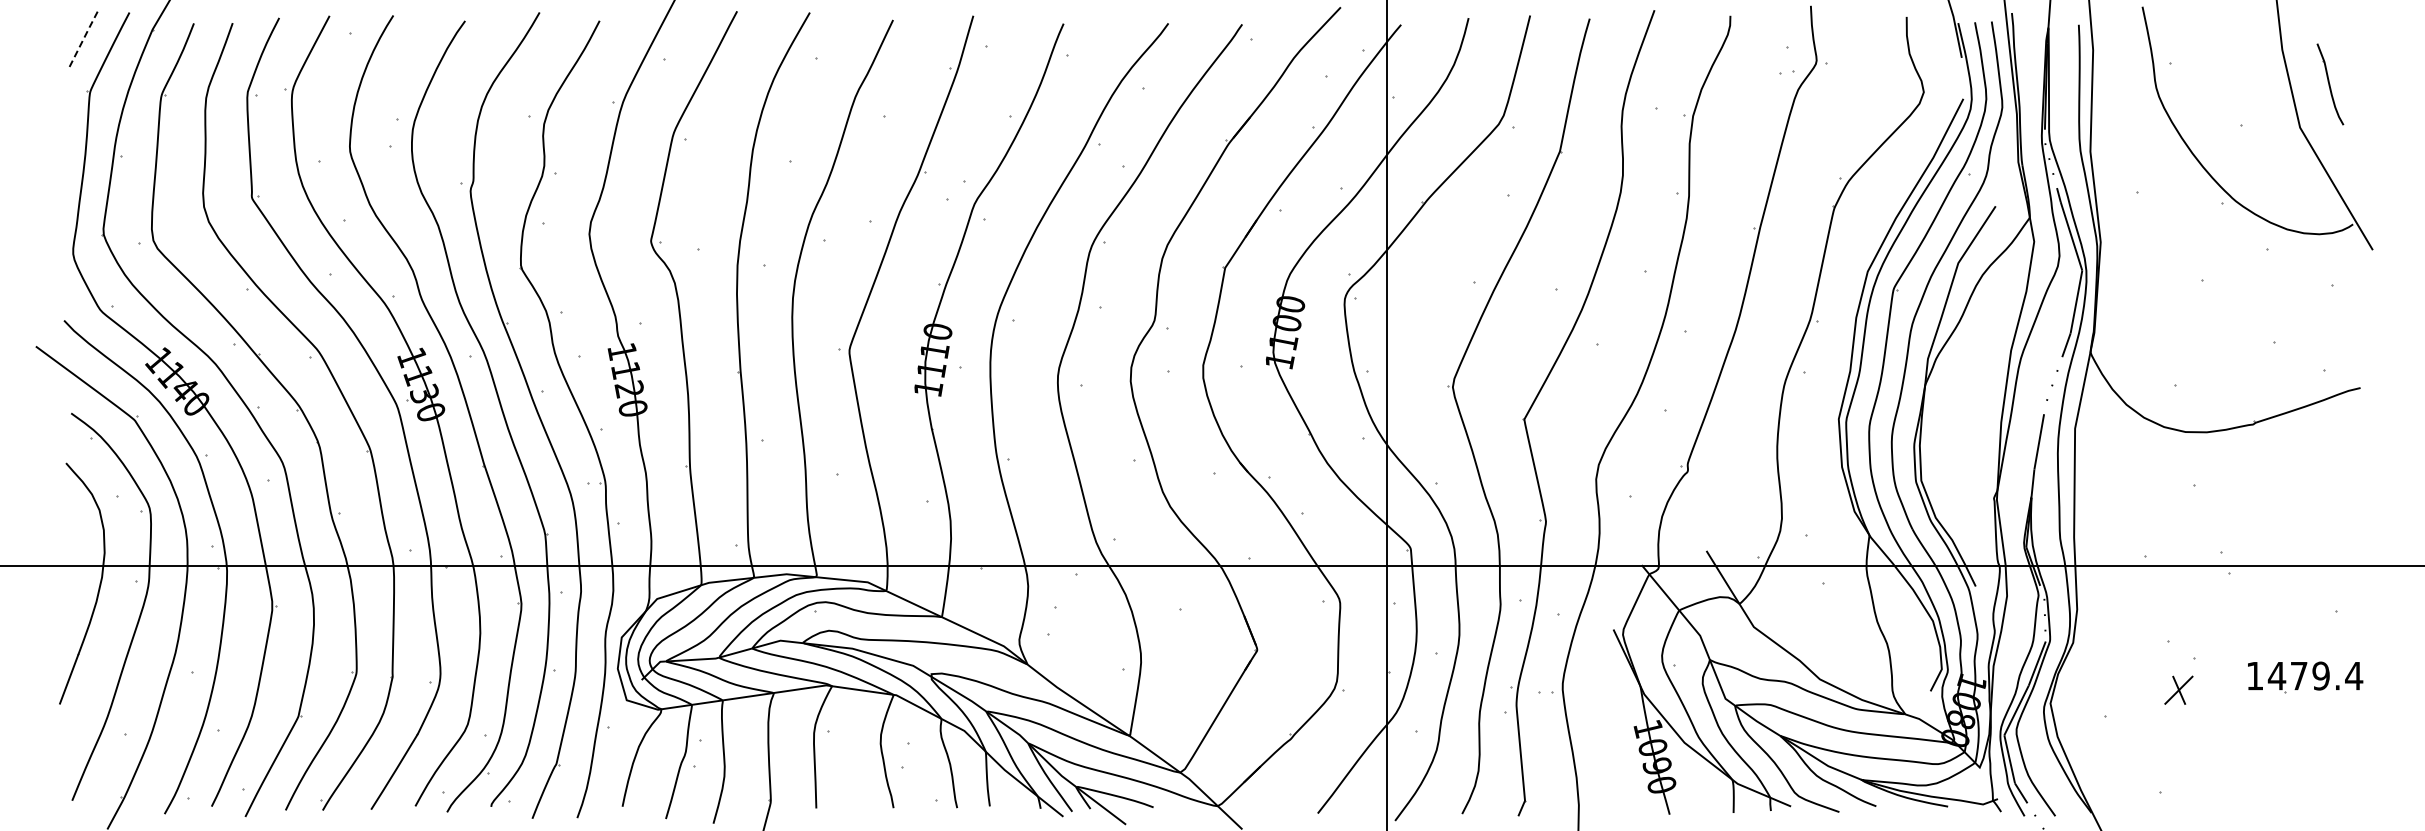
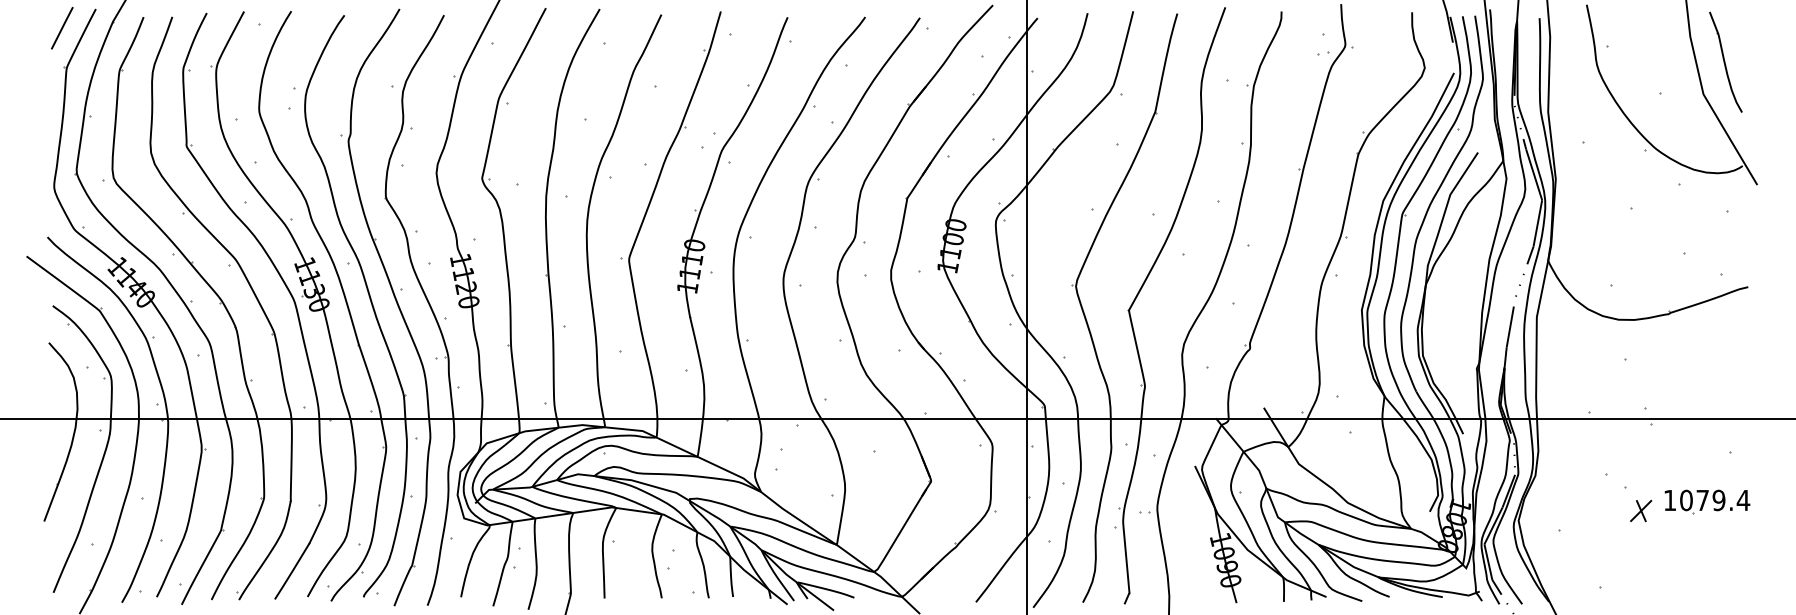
line: (84, 37) -> (62, 27), dashed -> solid
part: (2330, 84) -> (1725, 62), size x1.67
text: (2276, 675) -> (1685, 500), 1479.4 -> 1079.4
part: (2178, 689) -> (1640, 510), moved

